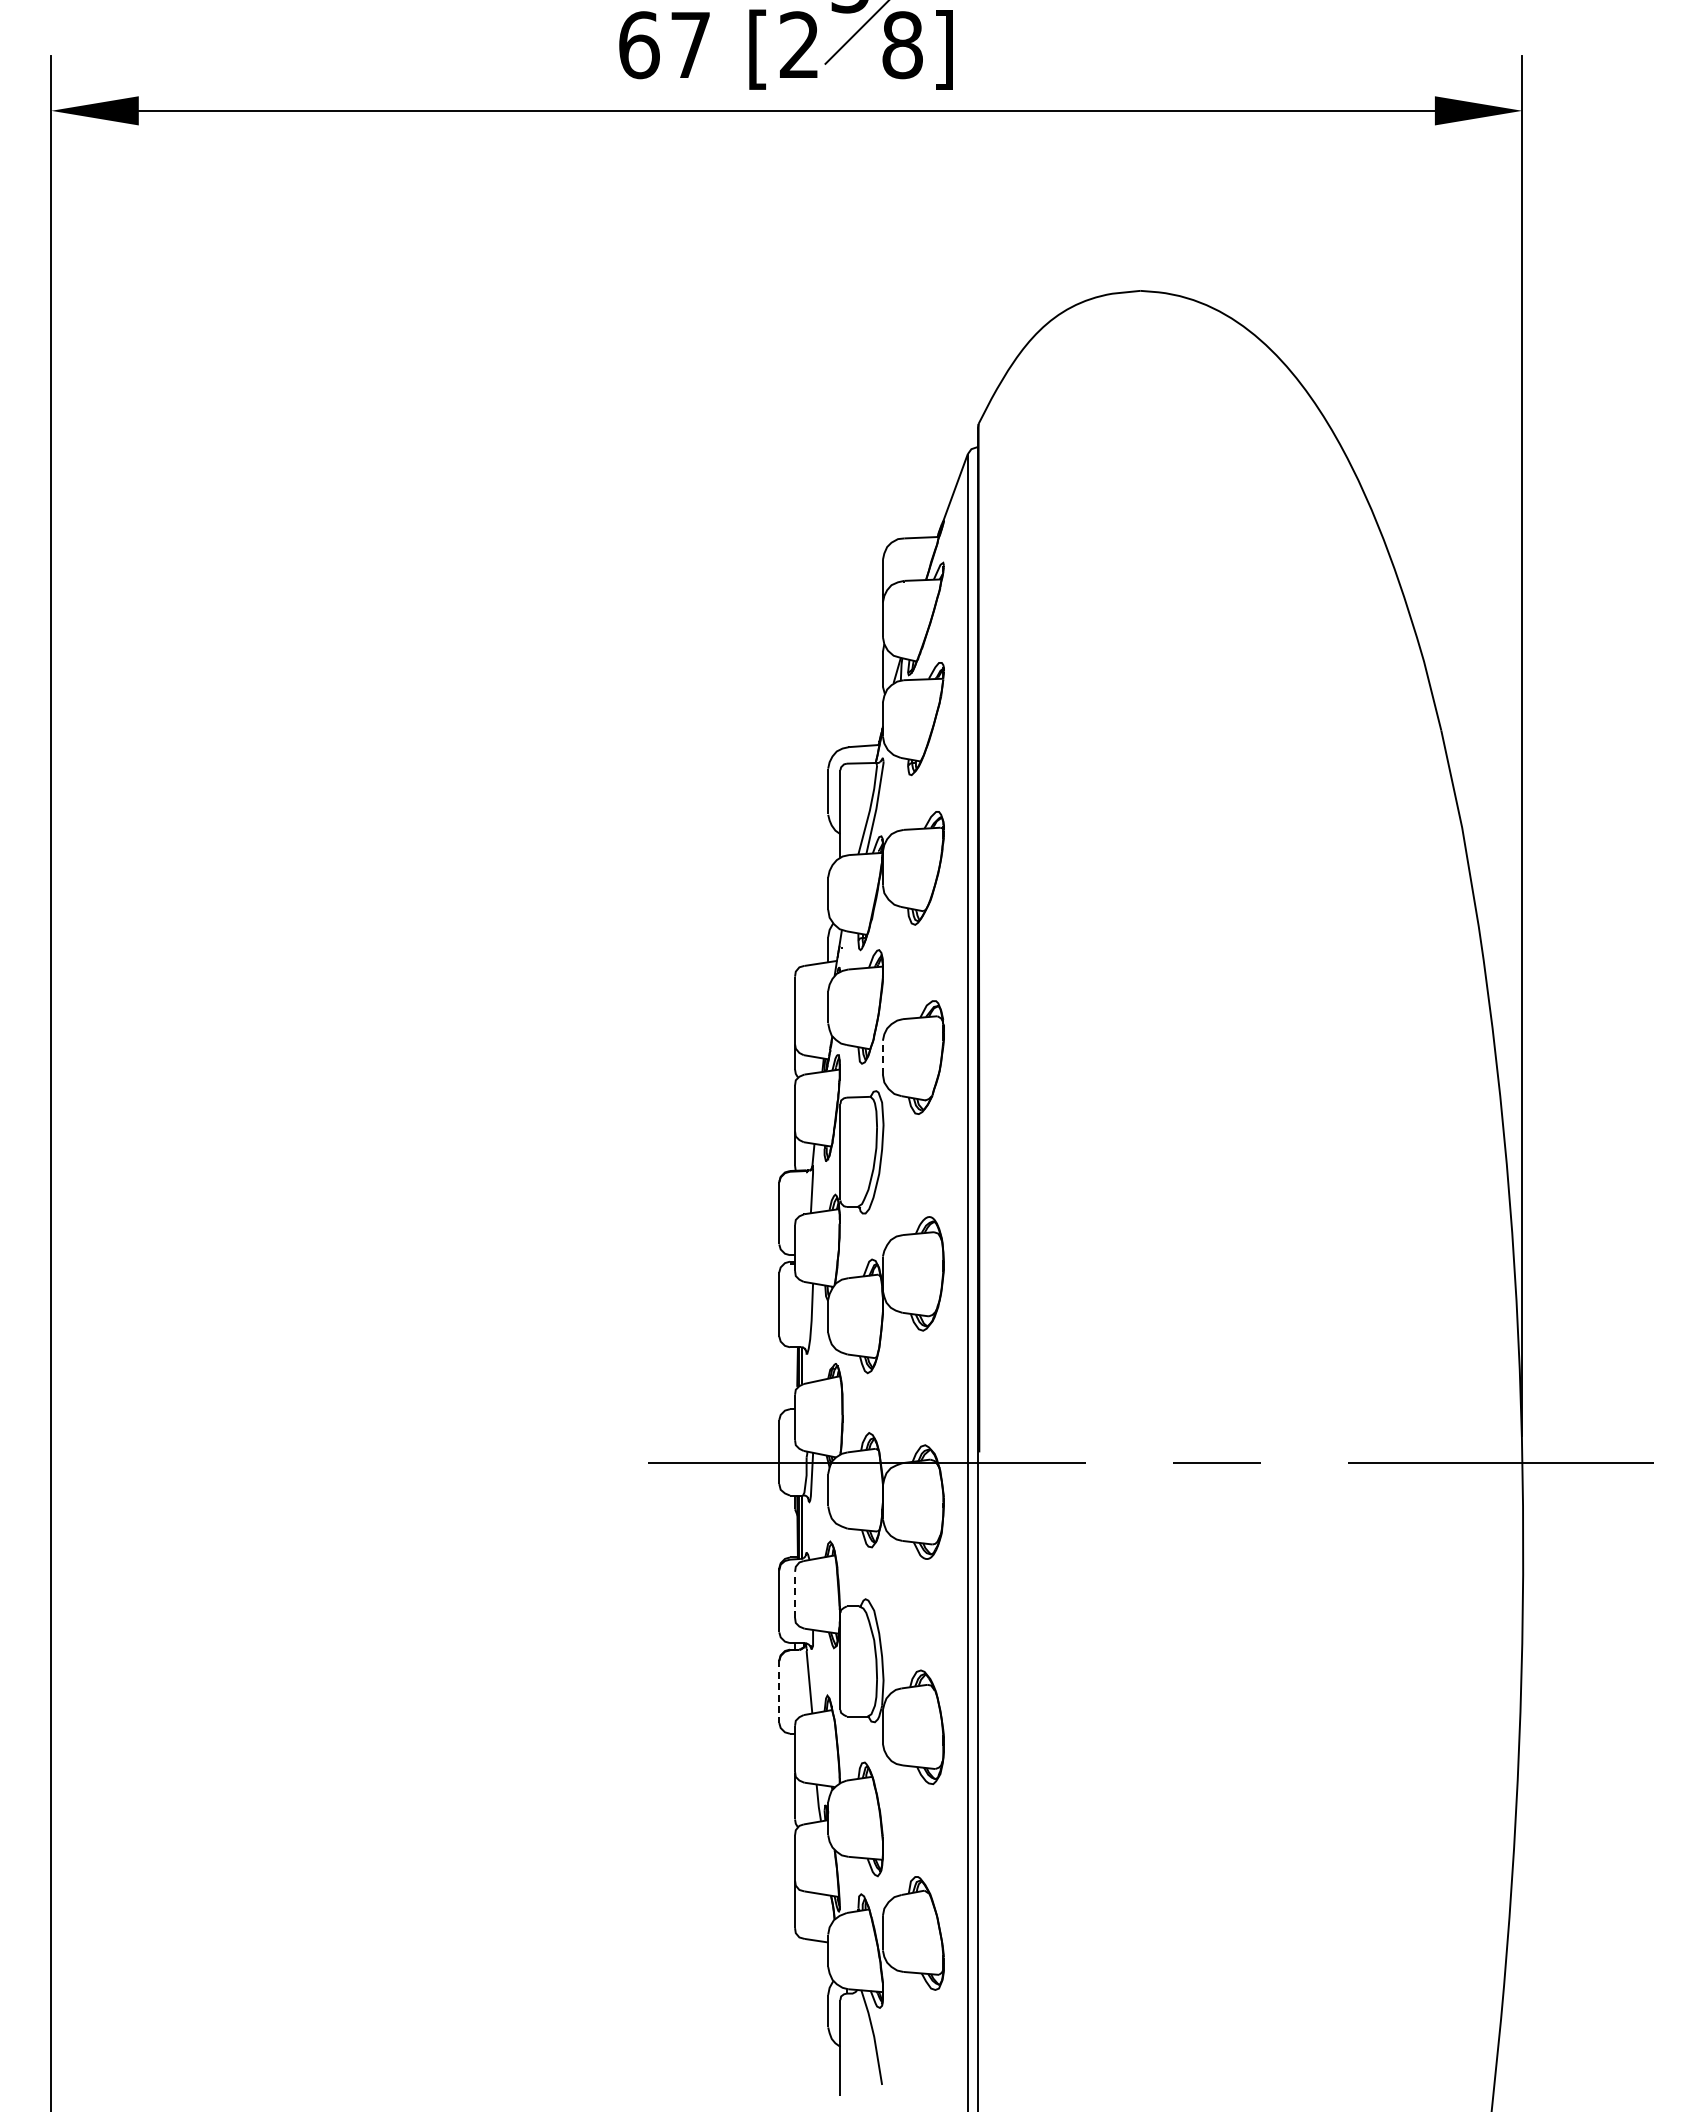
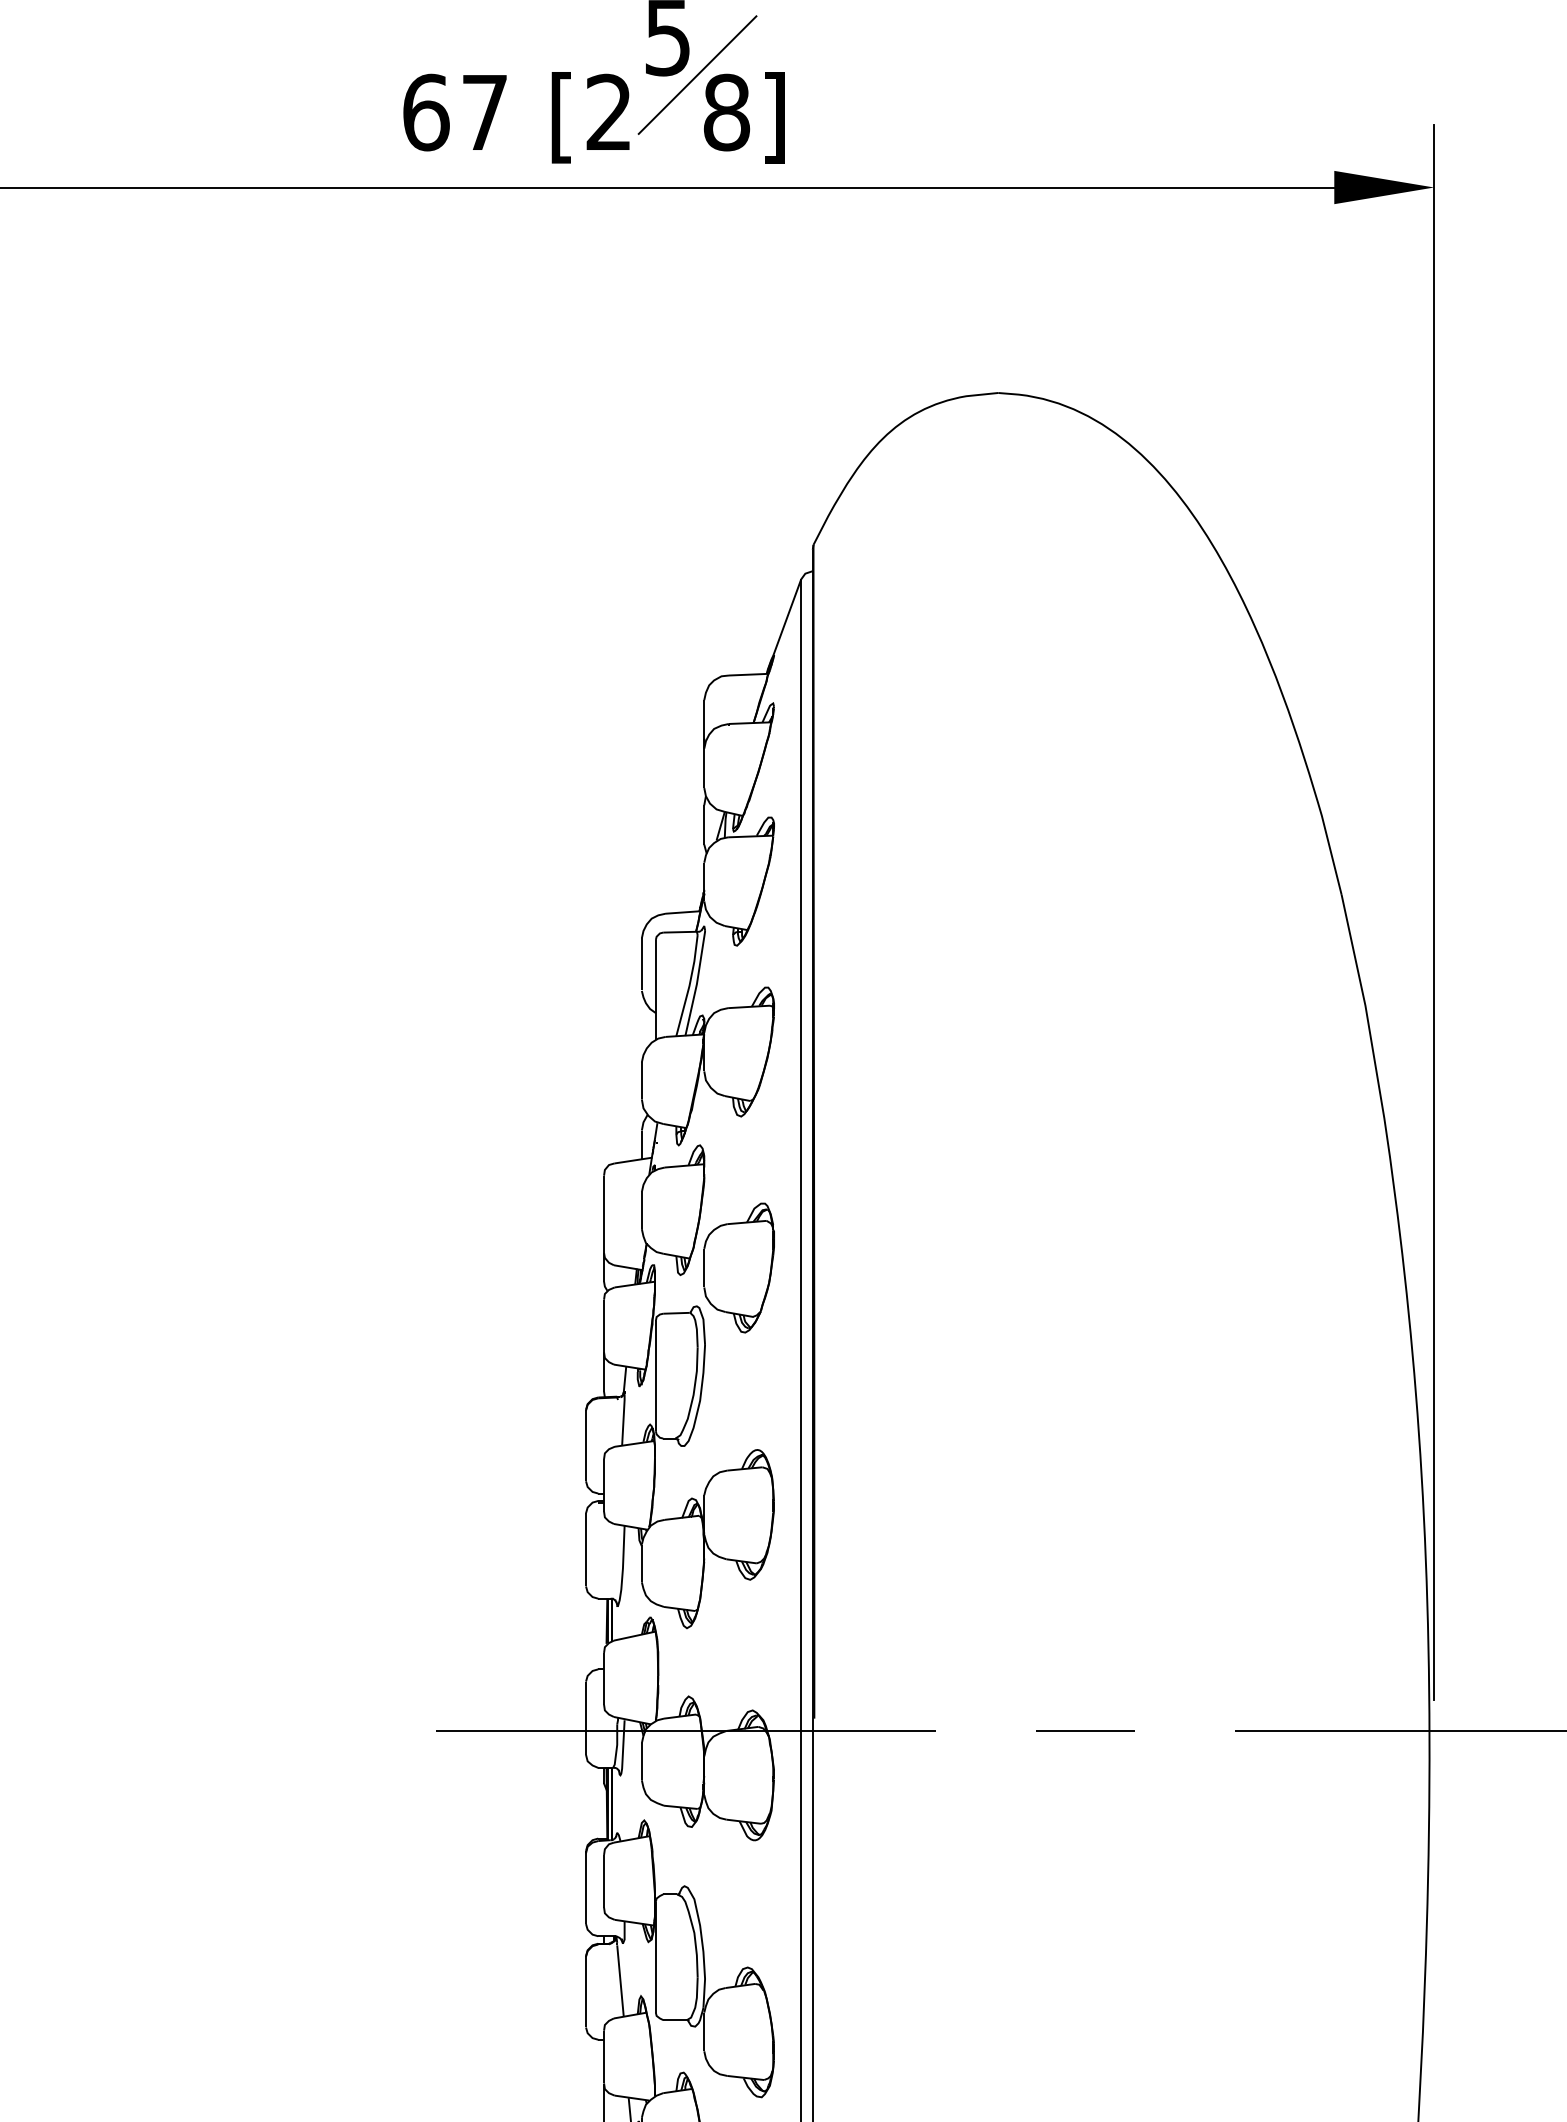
line: (882, 1057) -> (703, 1267), dashed -> solid
line: (795, 1594) -> (604, 1880), dashed -> solid
line: (779, 1692) -> (586, 1992), dashed -> solid

